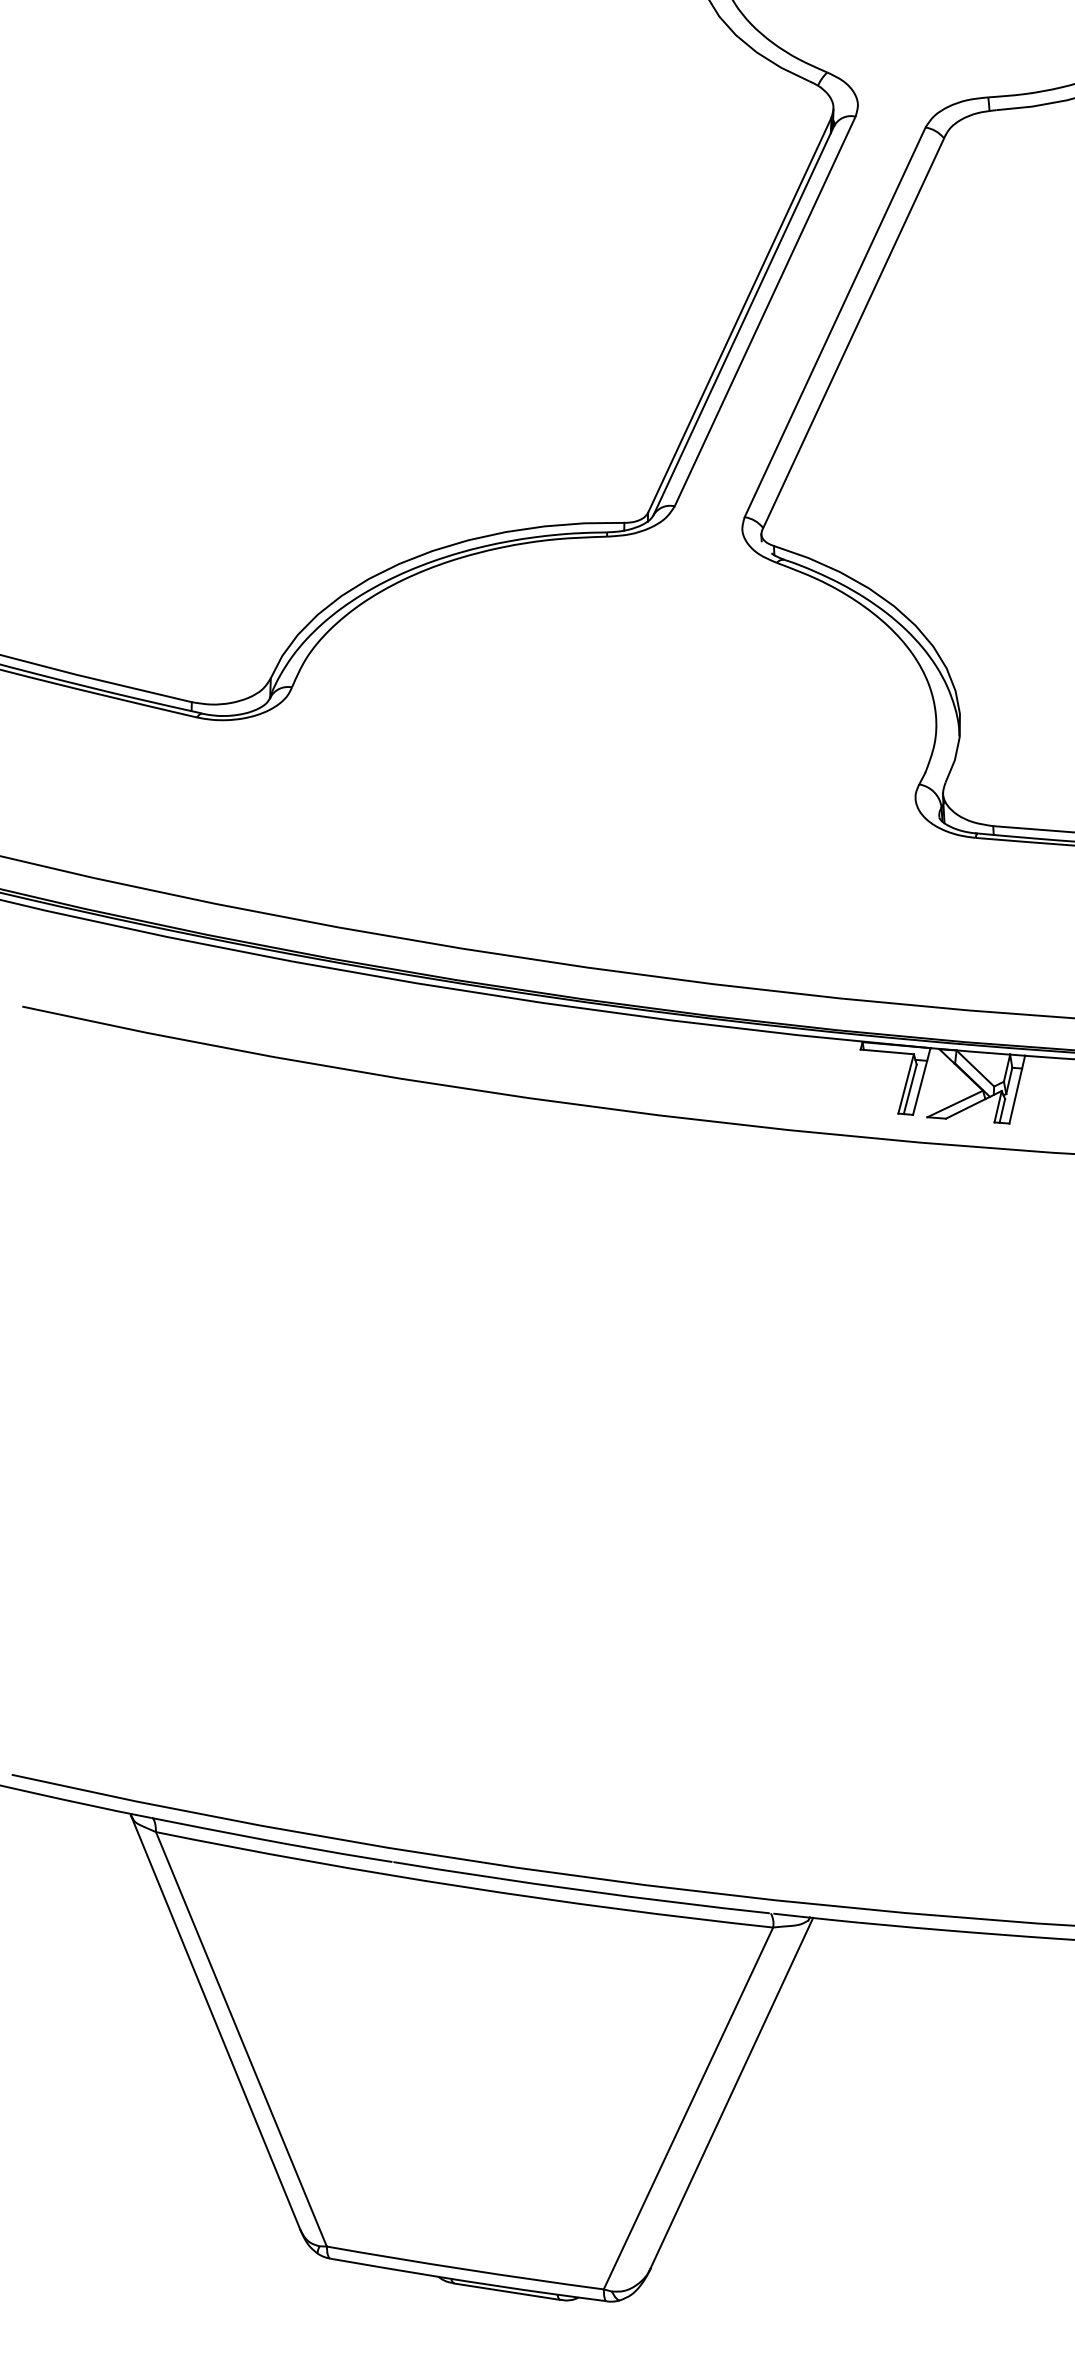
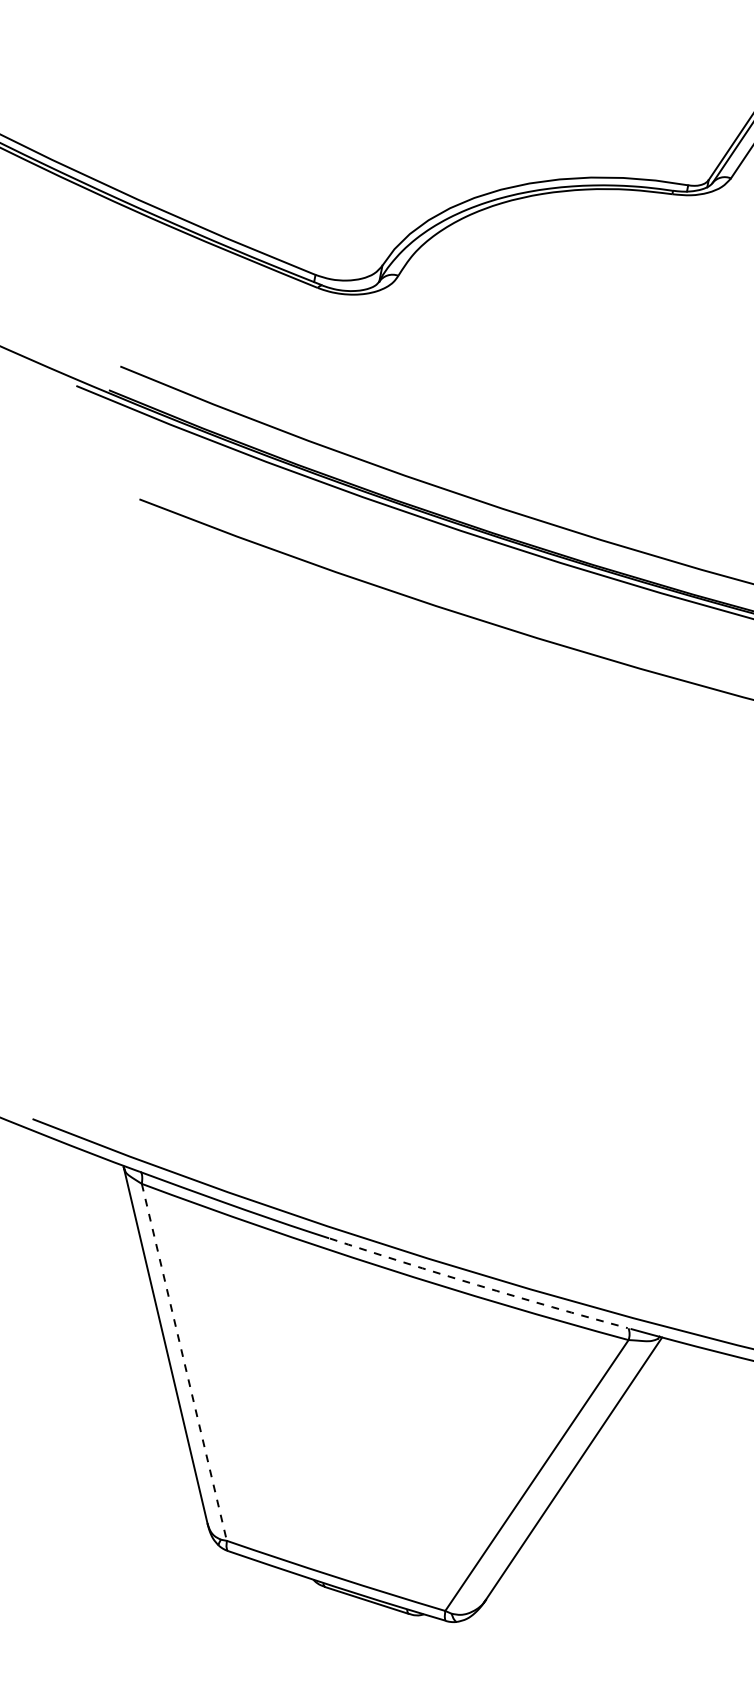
arc: (581, 1890) -> (478, 1285), solid -> dashed
line: (241, 2039) -> (184, 1362), solid -> dashed

